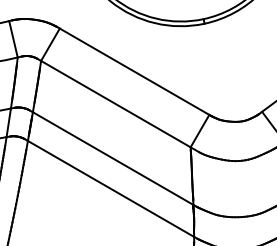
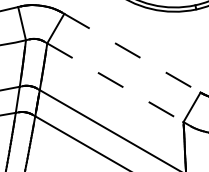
line: (135, 71) -> (133, 53), solid -> dashed
line: (116, 104) -> (115, 83), solid -> dashed

